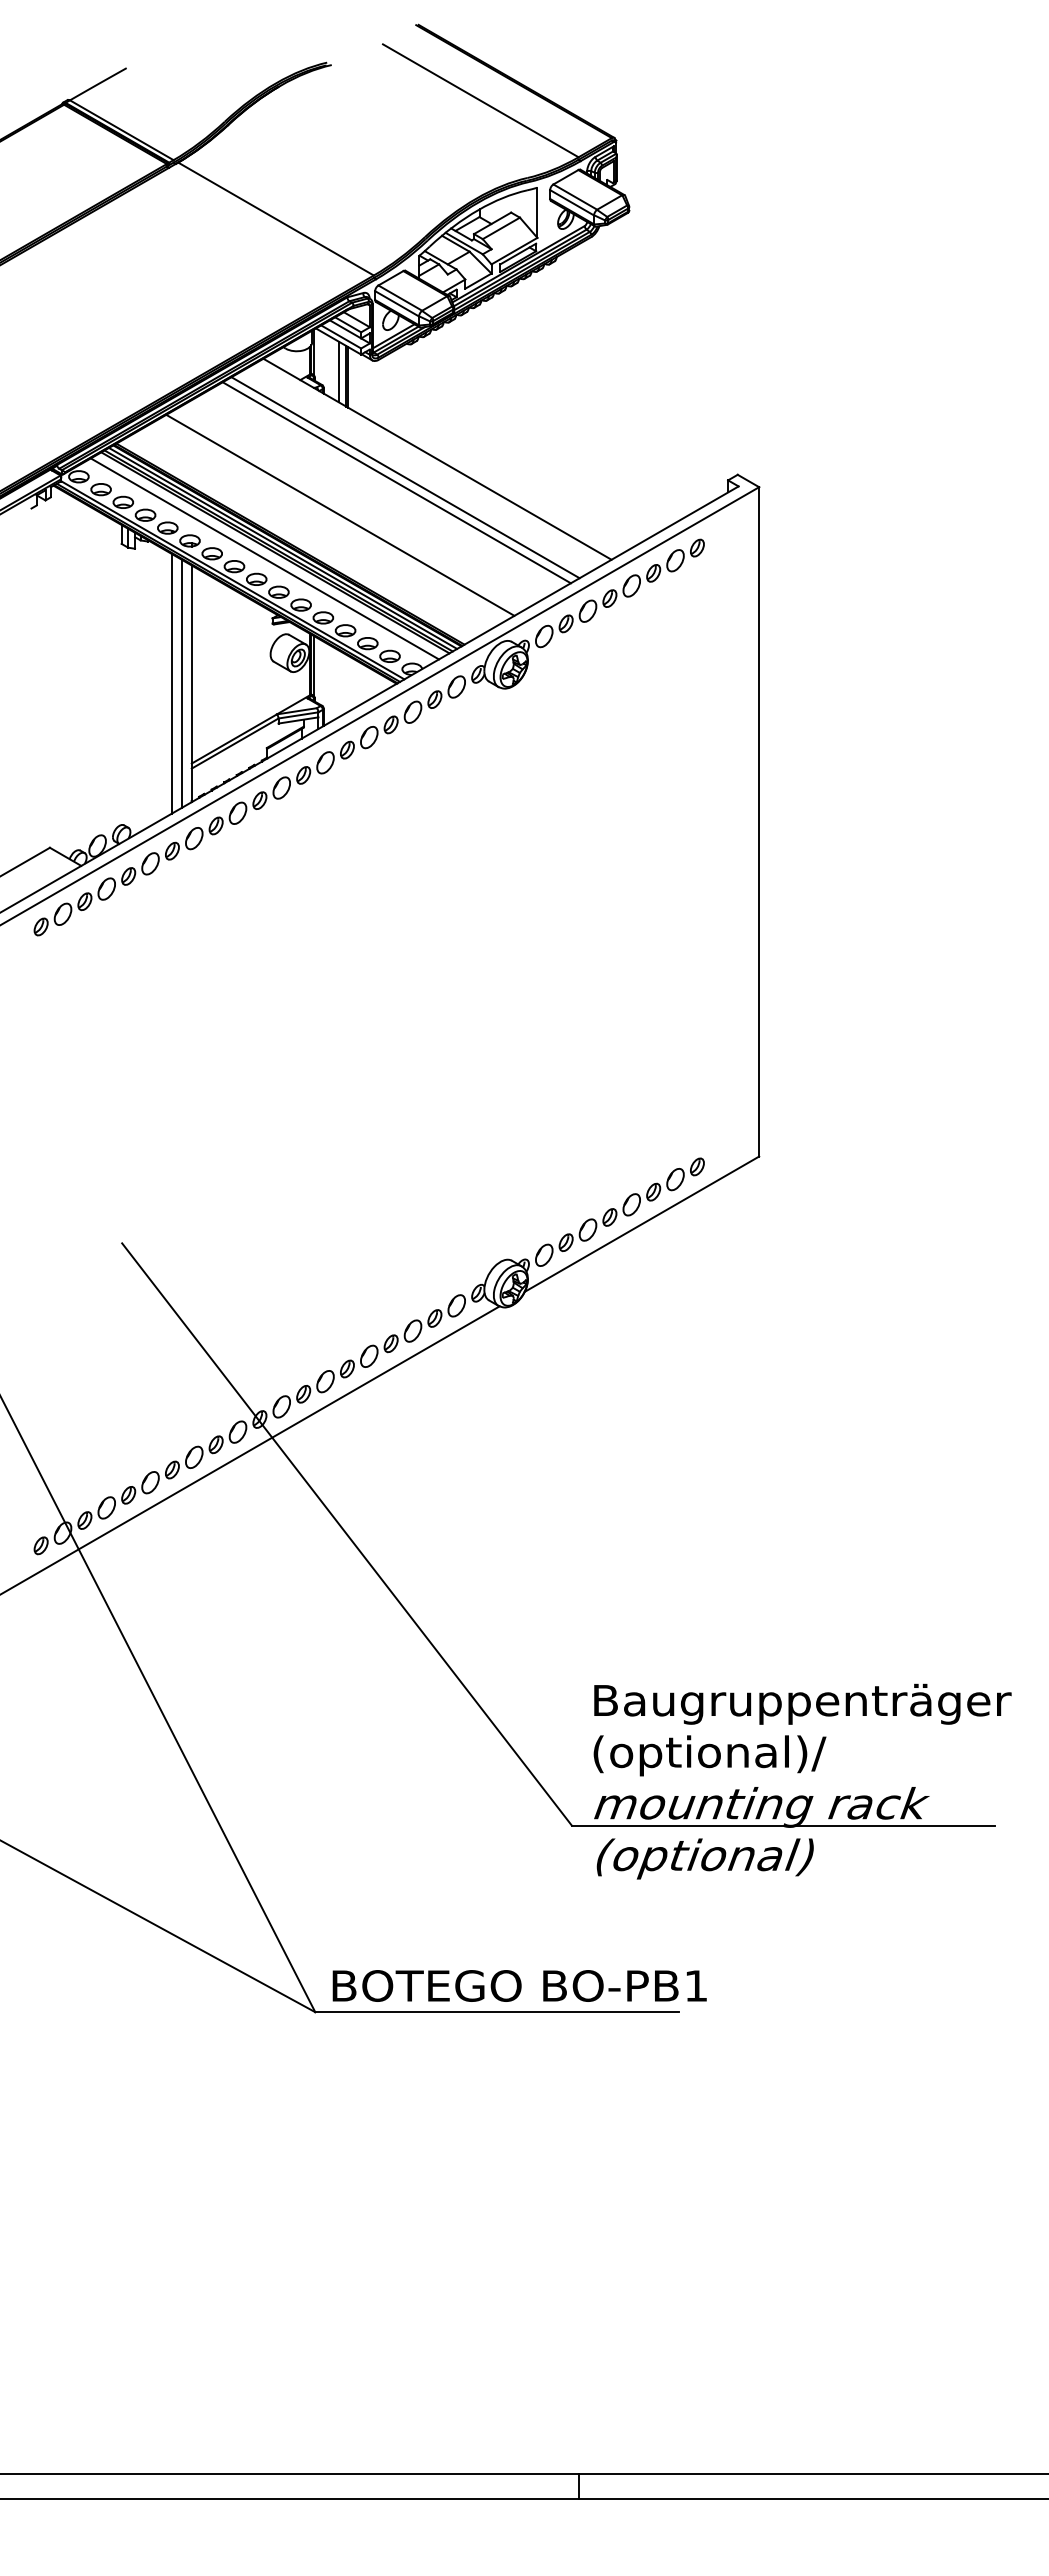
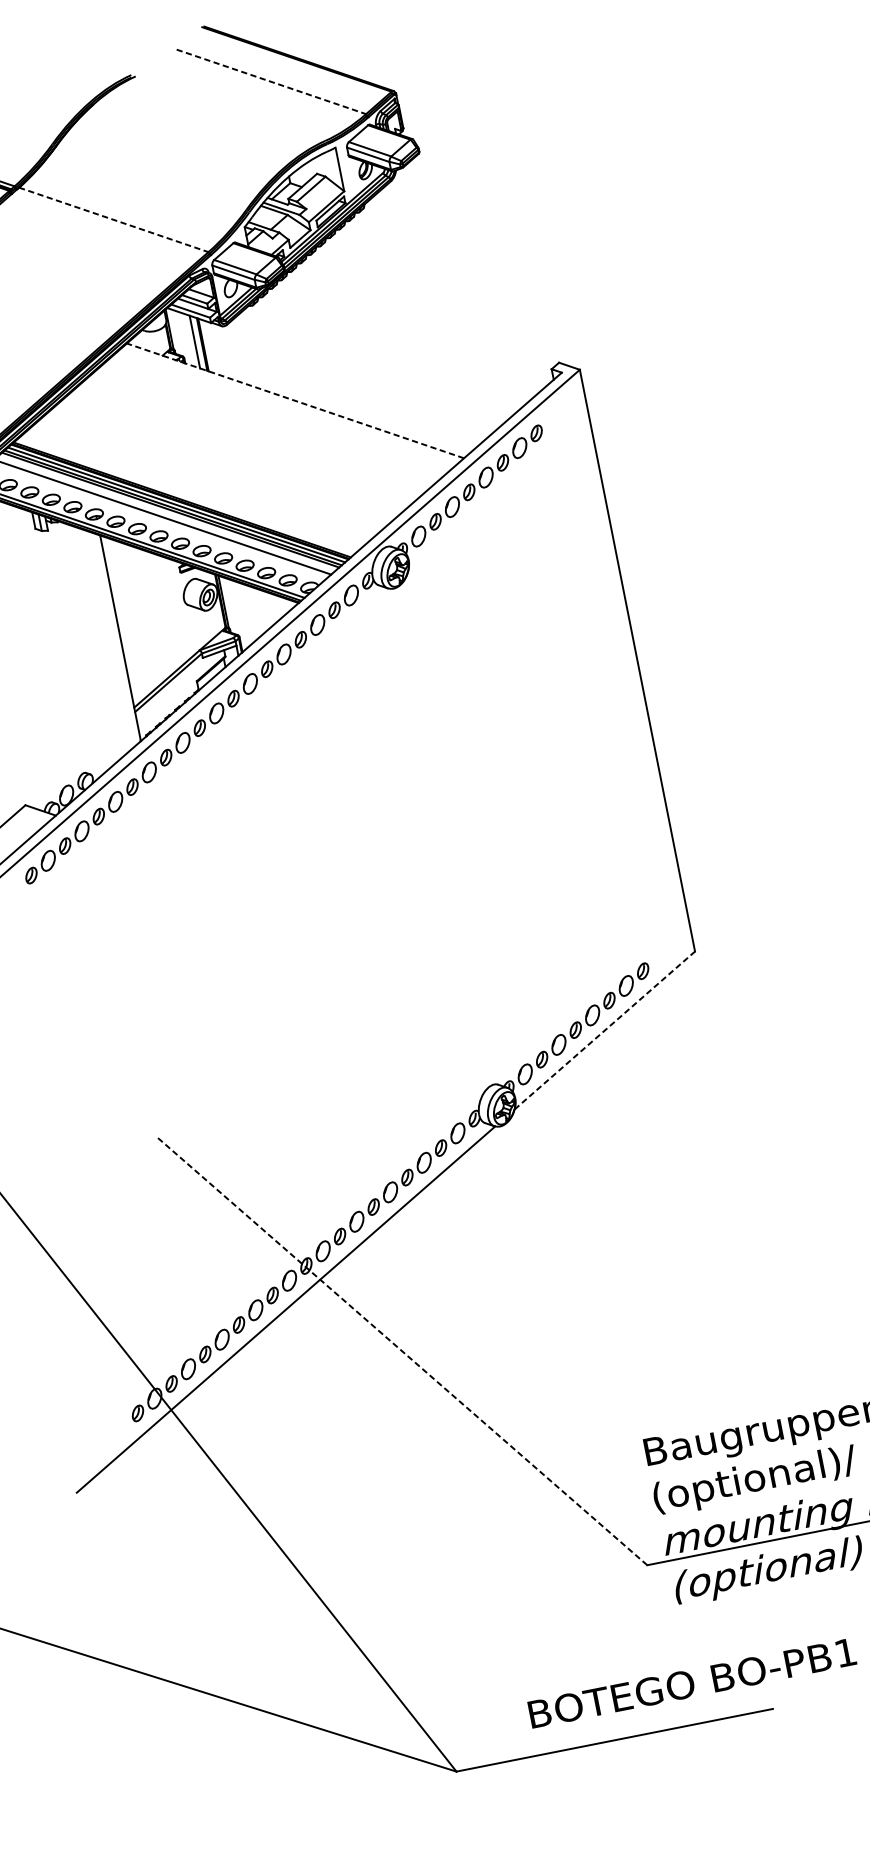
line: (480, 100) -> (271, 81), solid -> dashed
line: (276, 219) -> (114, 220), solid -> dashed
line: (437, 459) -> (295, 401), solid -> dashed
line: (405, 477) -> (270, 422), removed
line: (396, 482) -> (263, 428), removed
line: (340, 514) -> (220, 465), removed
line: (171, 683) -> (102, 641), removed
line: (182, 683) -> (112, 639), removed
line: (642, 1223) -> (605, 1029), solid -> dashed
line: (346, 1534) -> (401, 1351), solid -> dashed
text: (519, 1985) -> (692, 1682), moved

